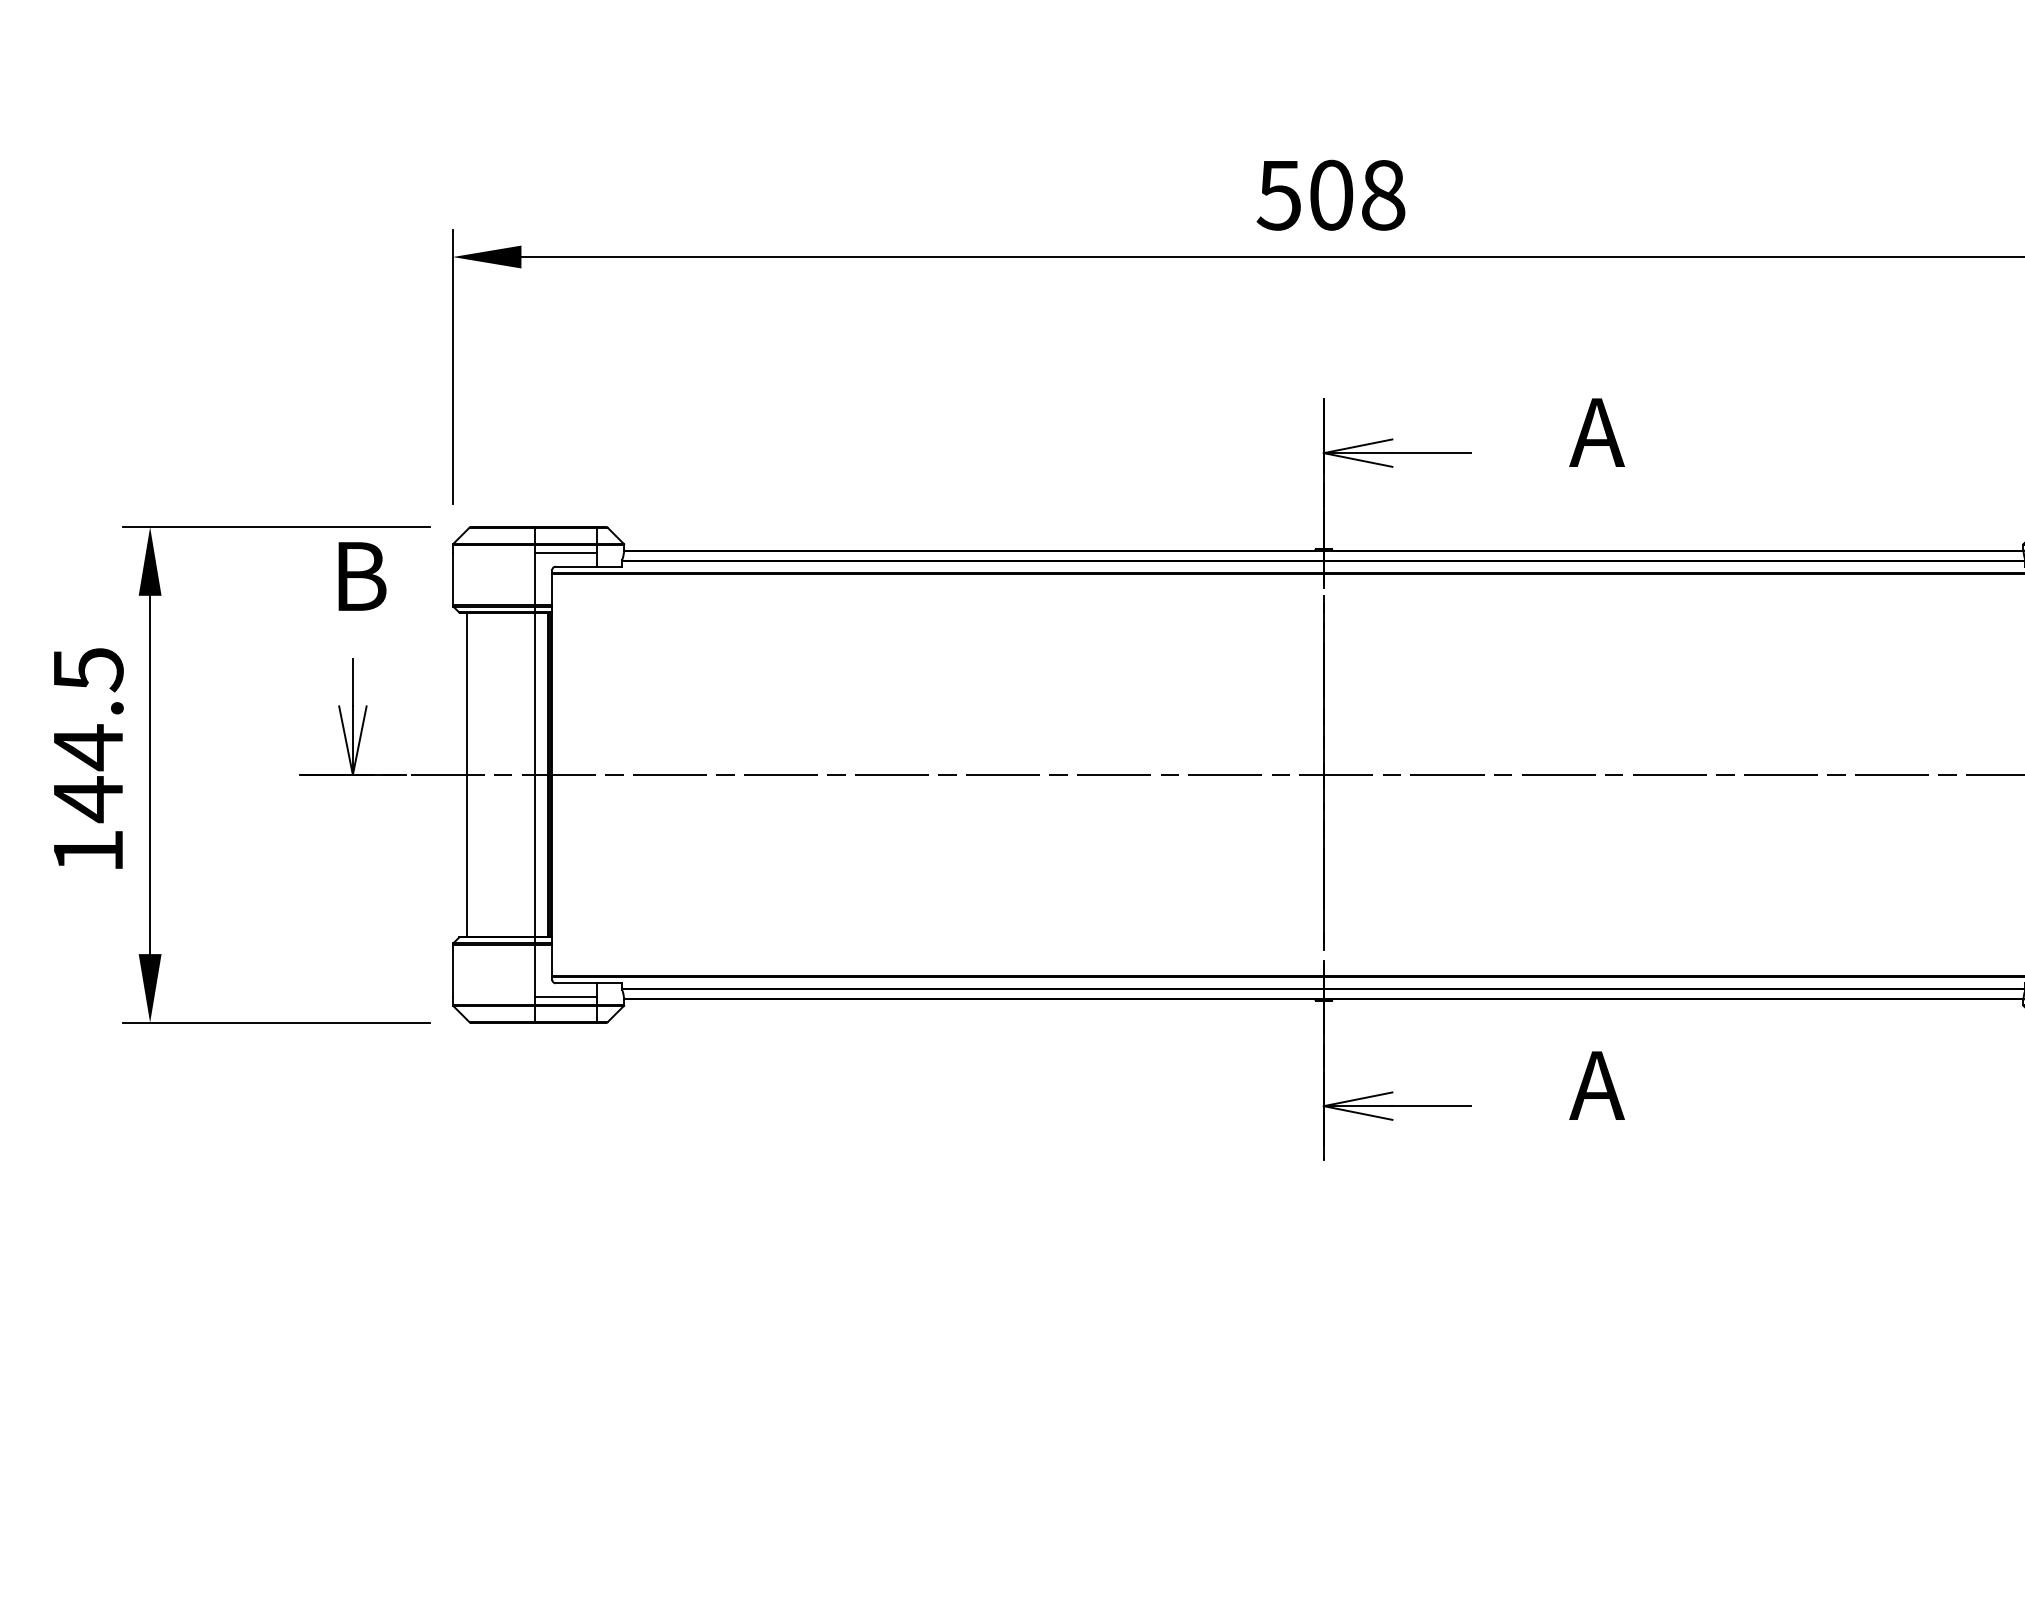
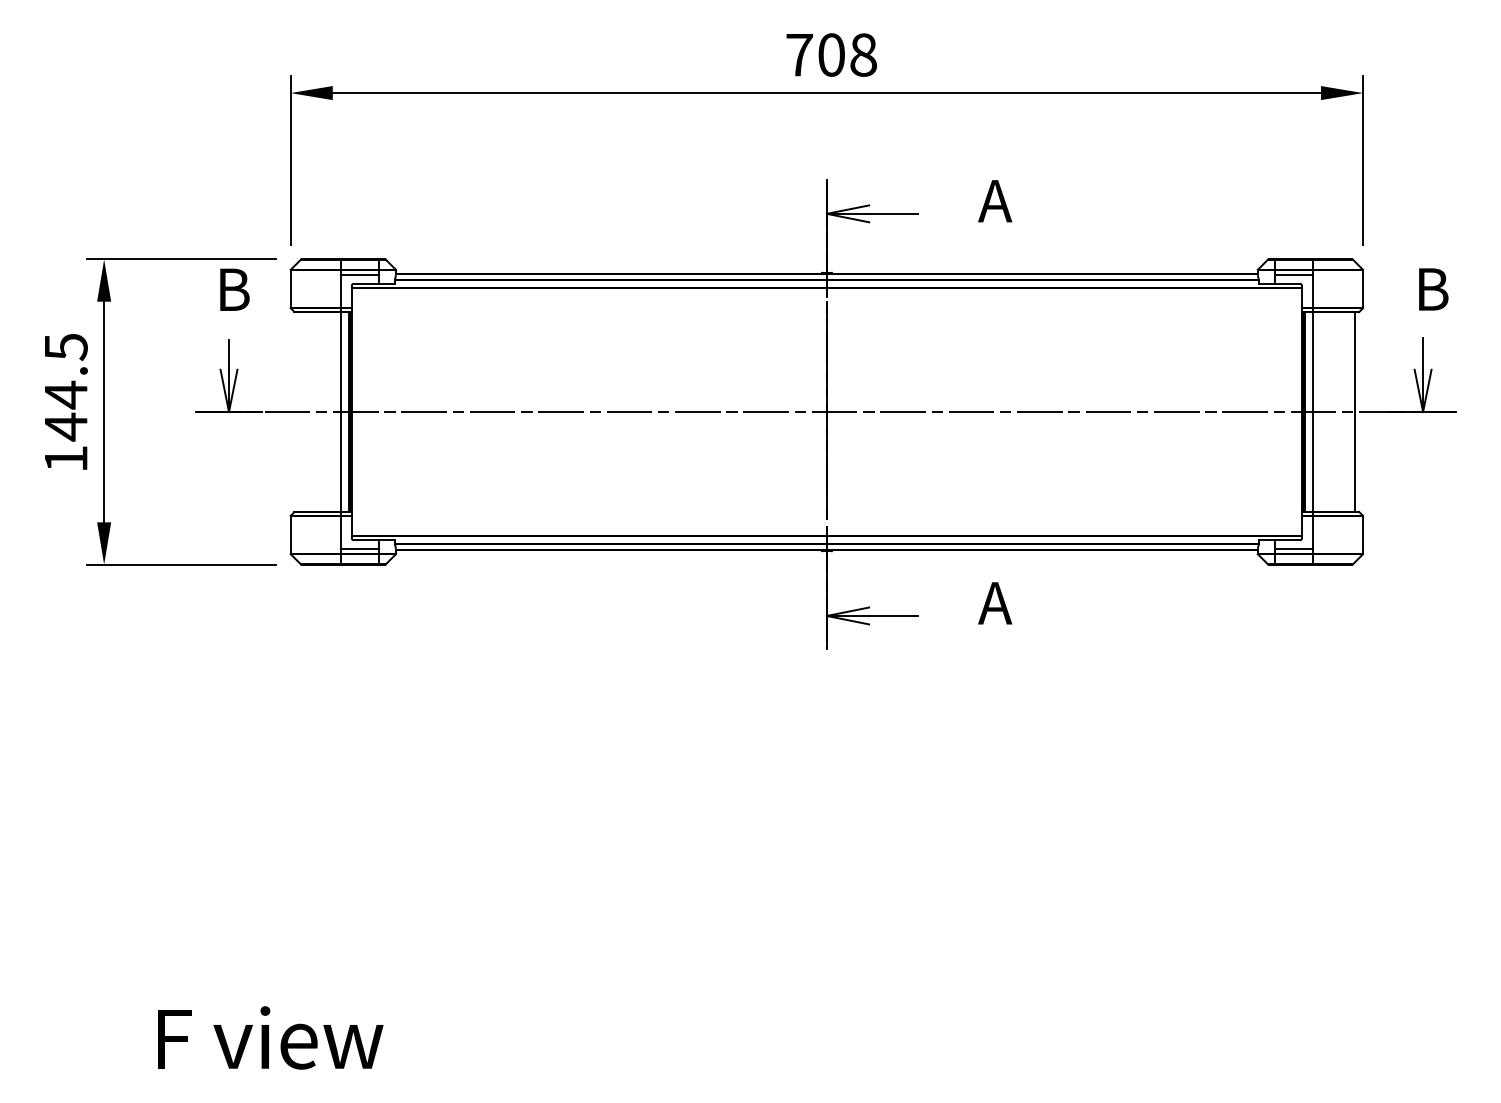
text: (1279, 196) -> (799, 55), 508 -> 708
line: (467, 774) -> (299, 411), removed

